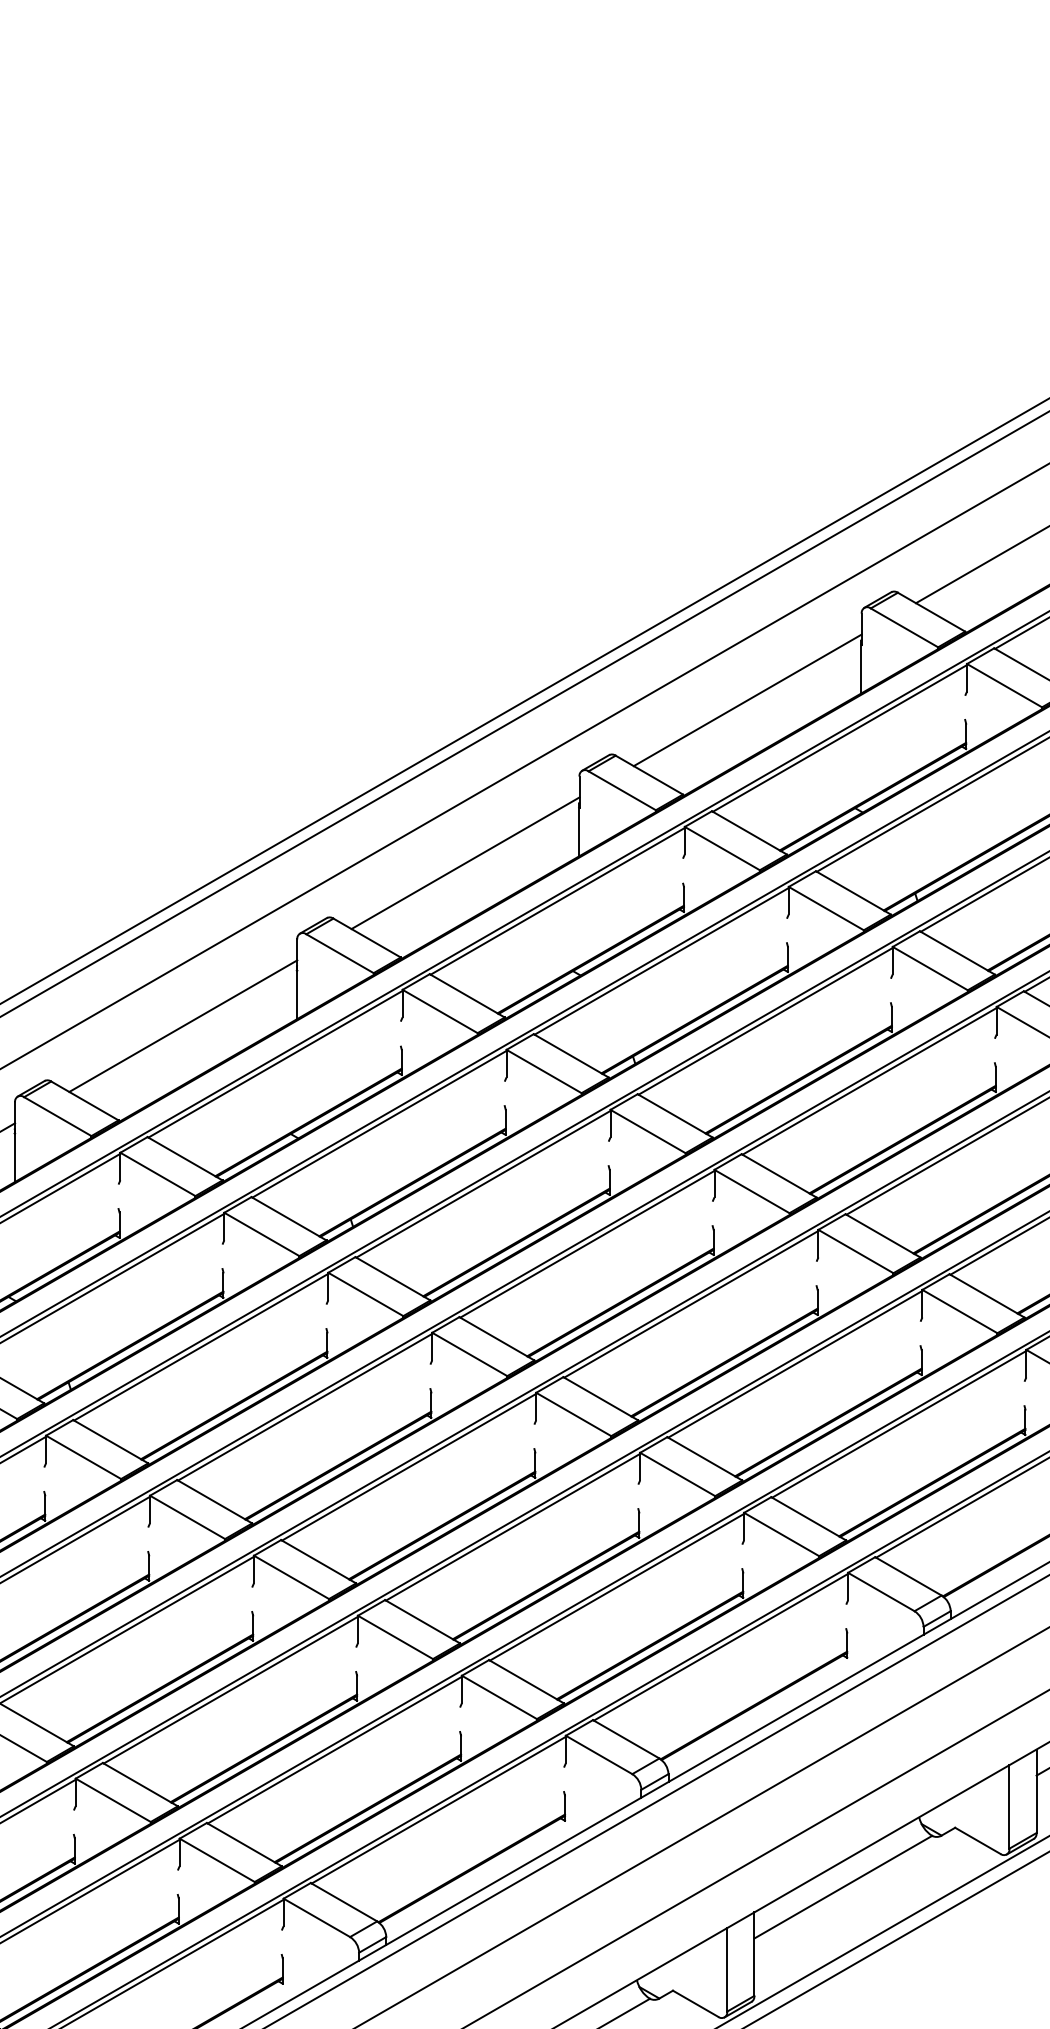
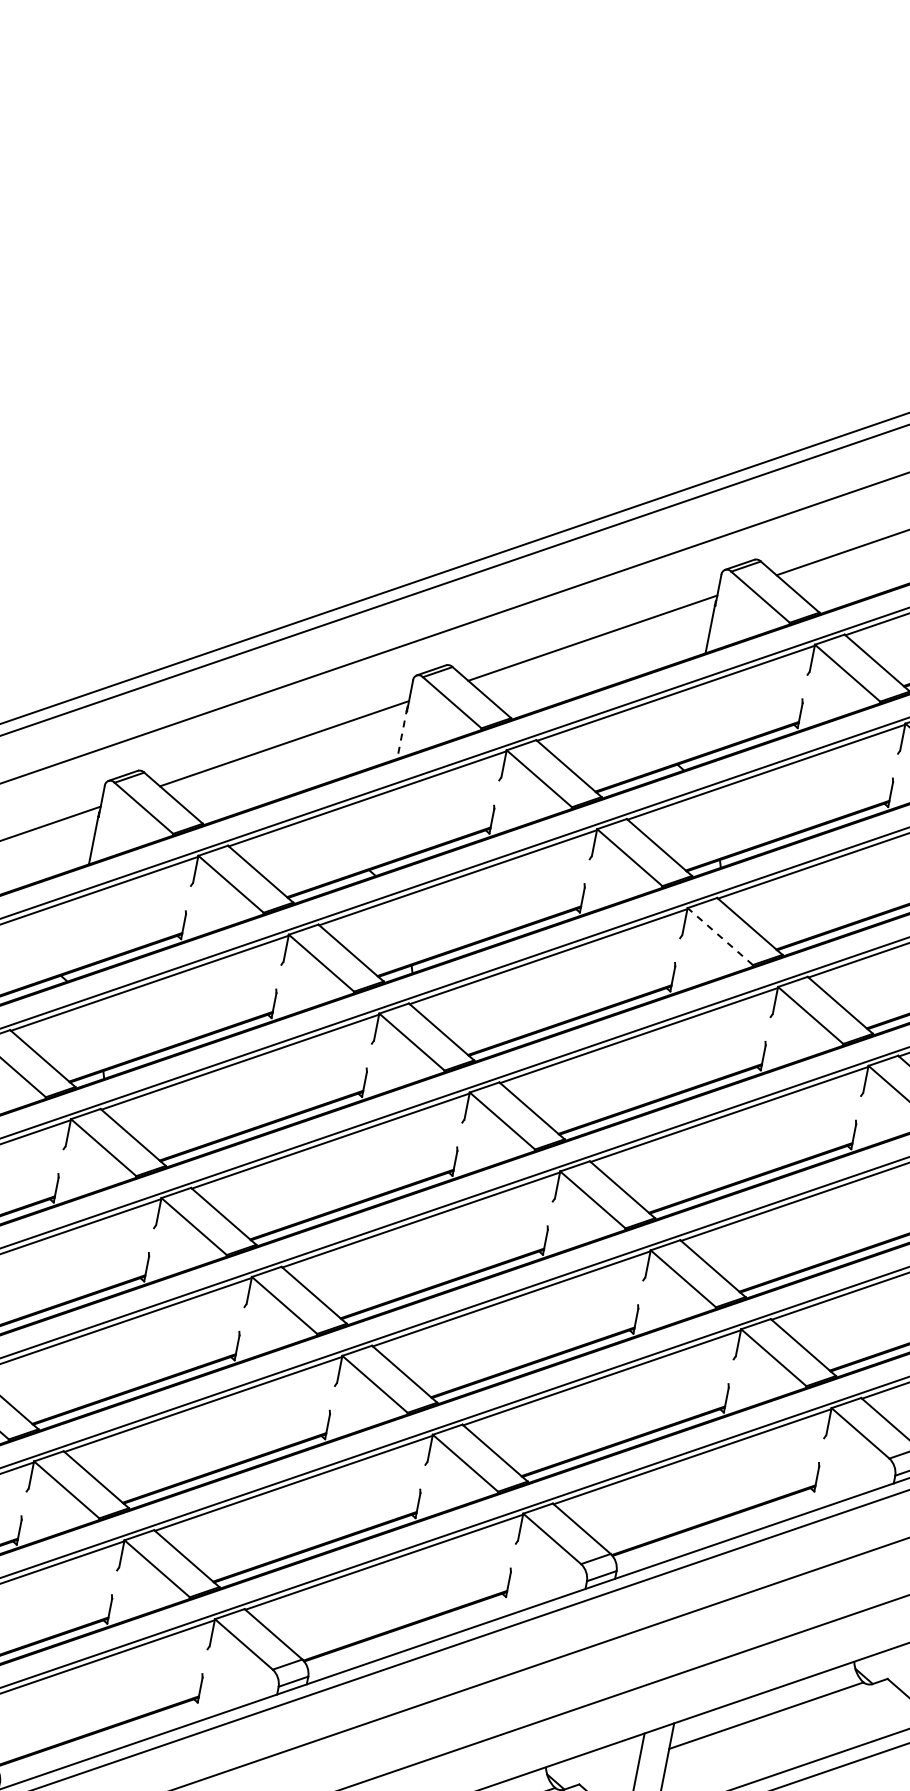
line: (579, 830) -> (402, 733), solid -> dashed
line: (929, 968) -> (719, 936), solid -> dashed

